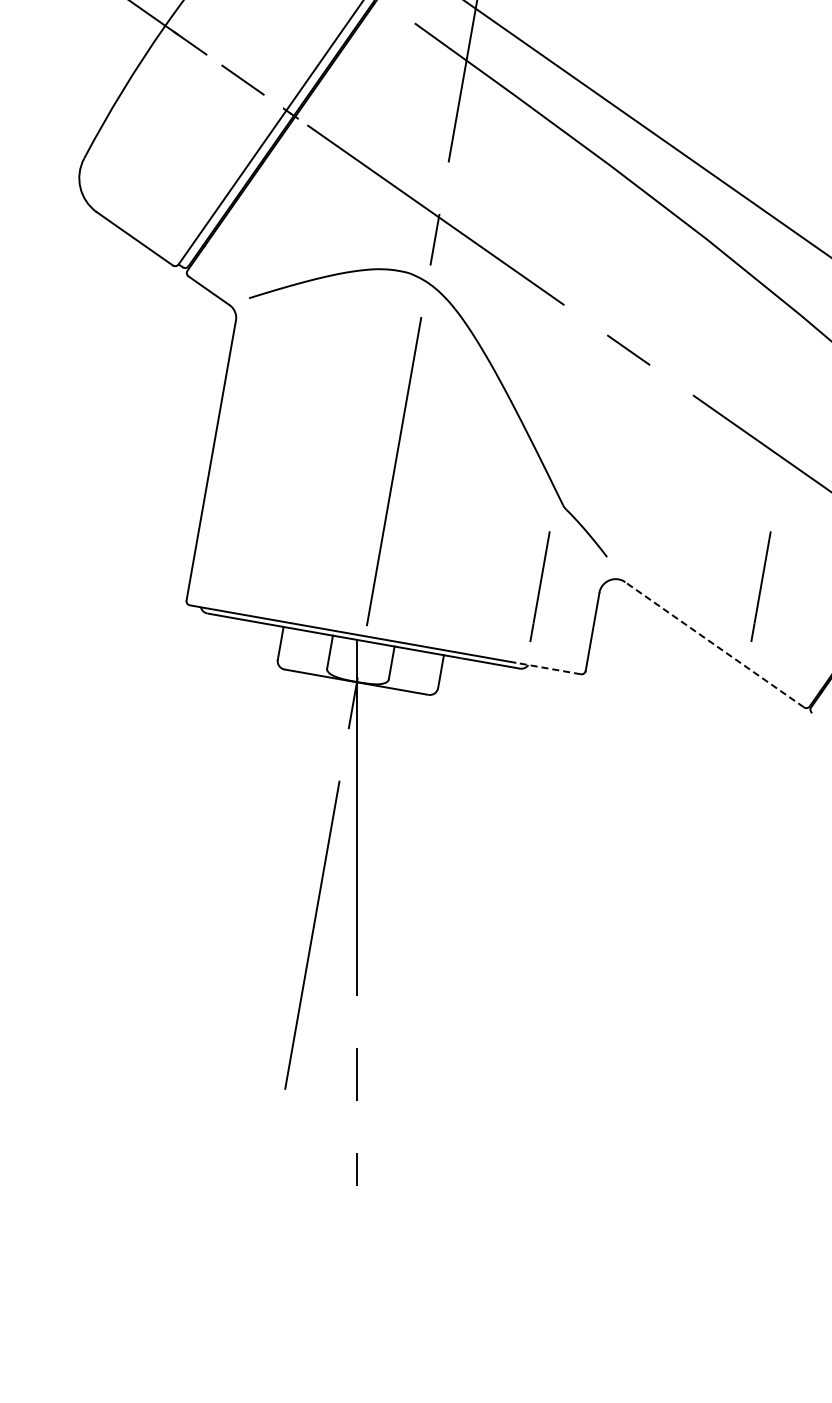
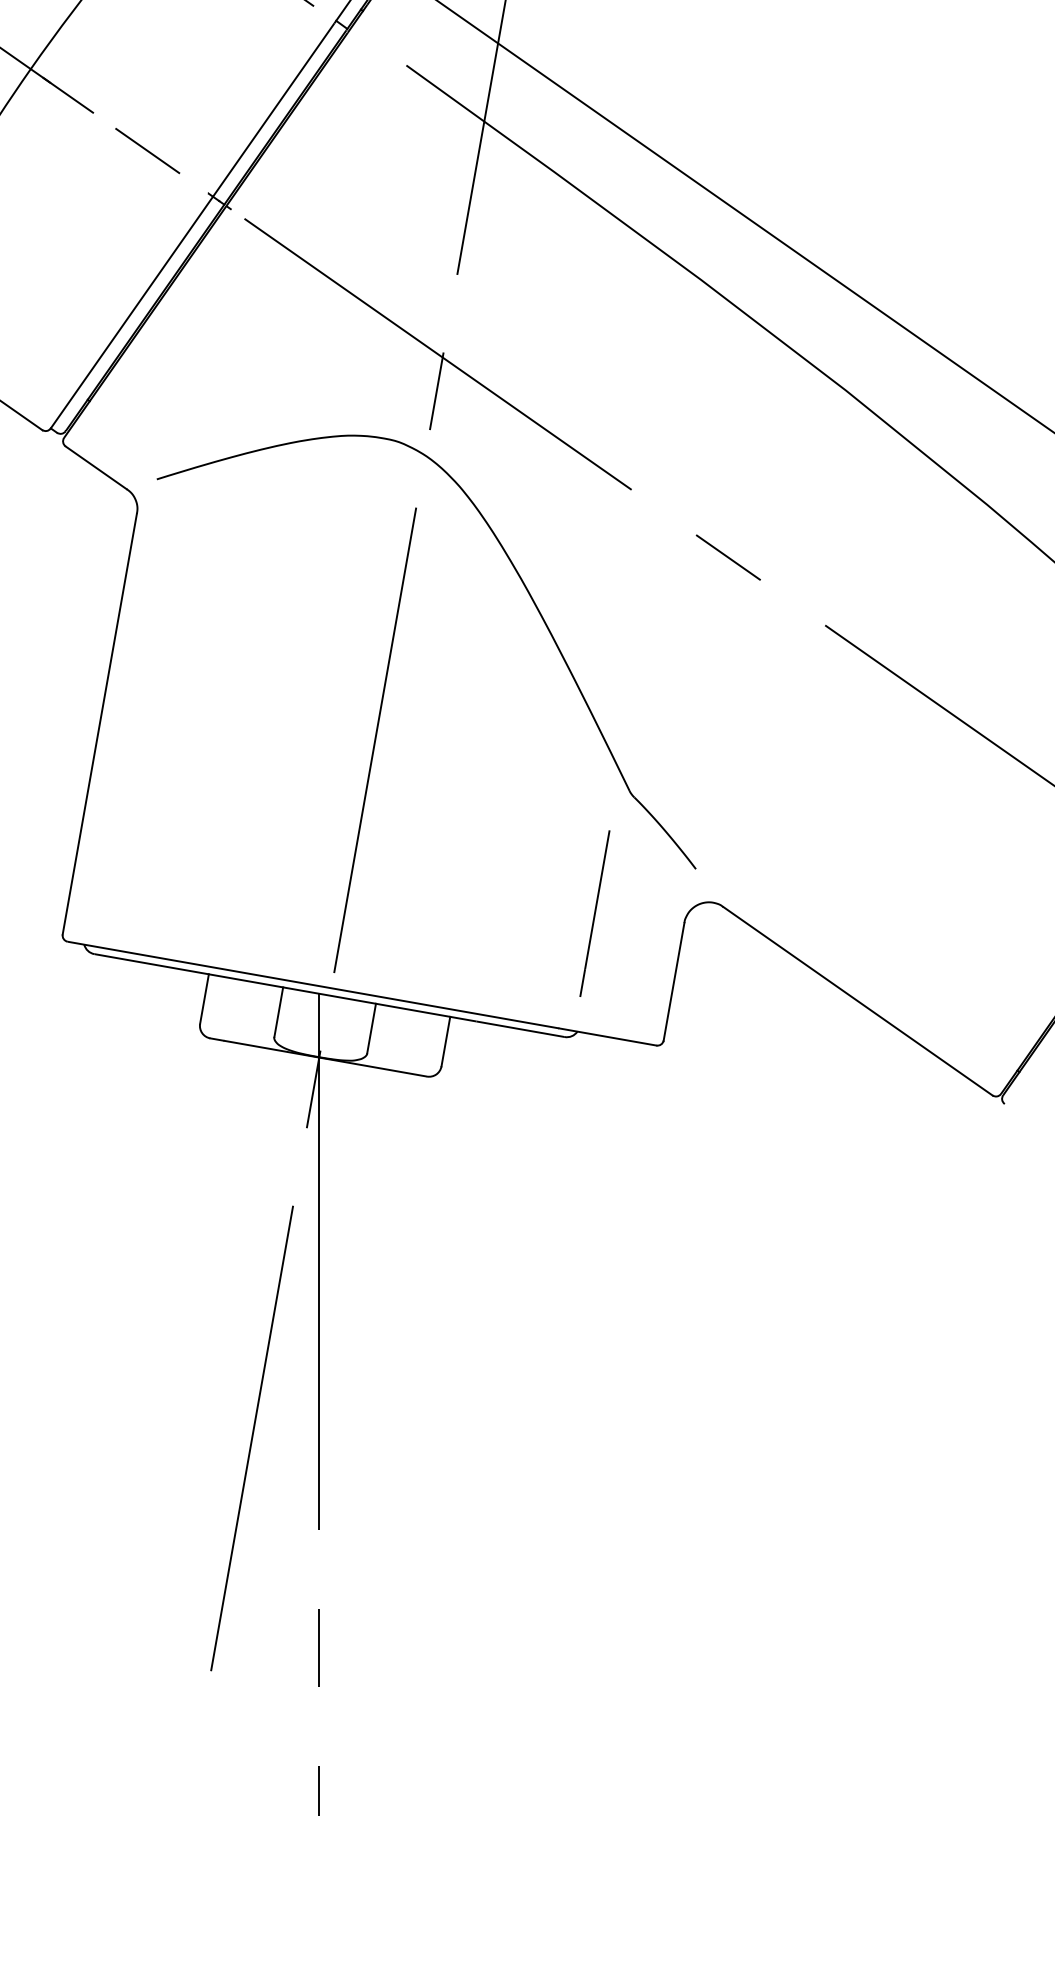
line: (760, 586) -> (926, 913), removed
line: (714, 644) -> (857, 1000), dashed -> solid
line: (548, 668) -> (607, 1036), dashed -> solid

